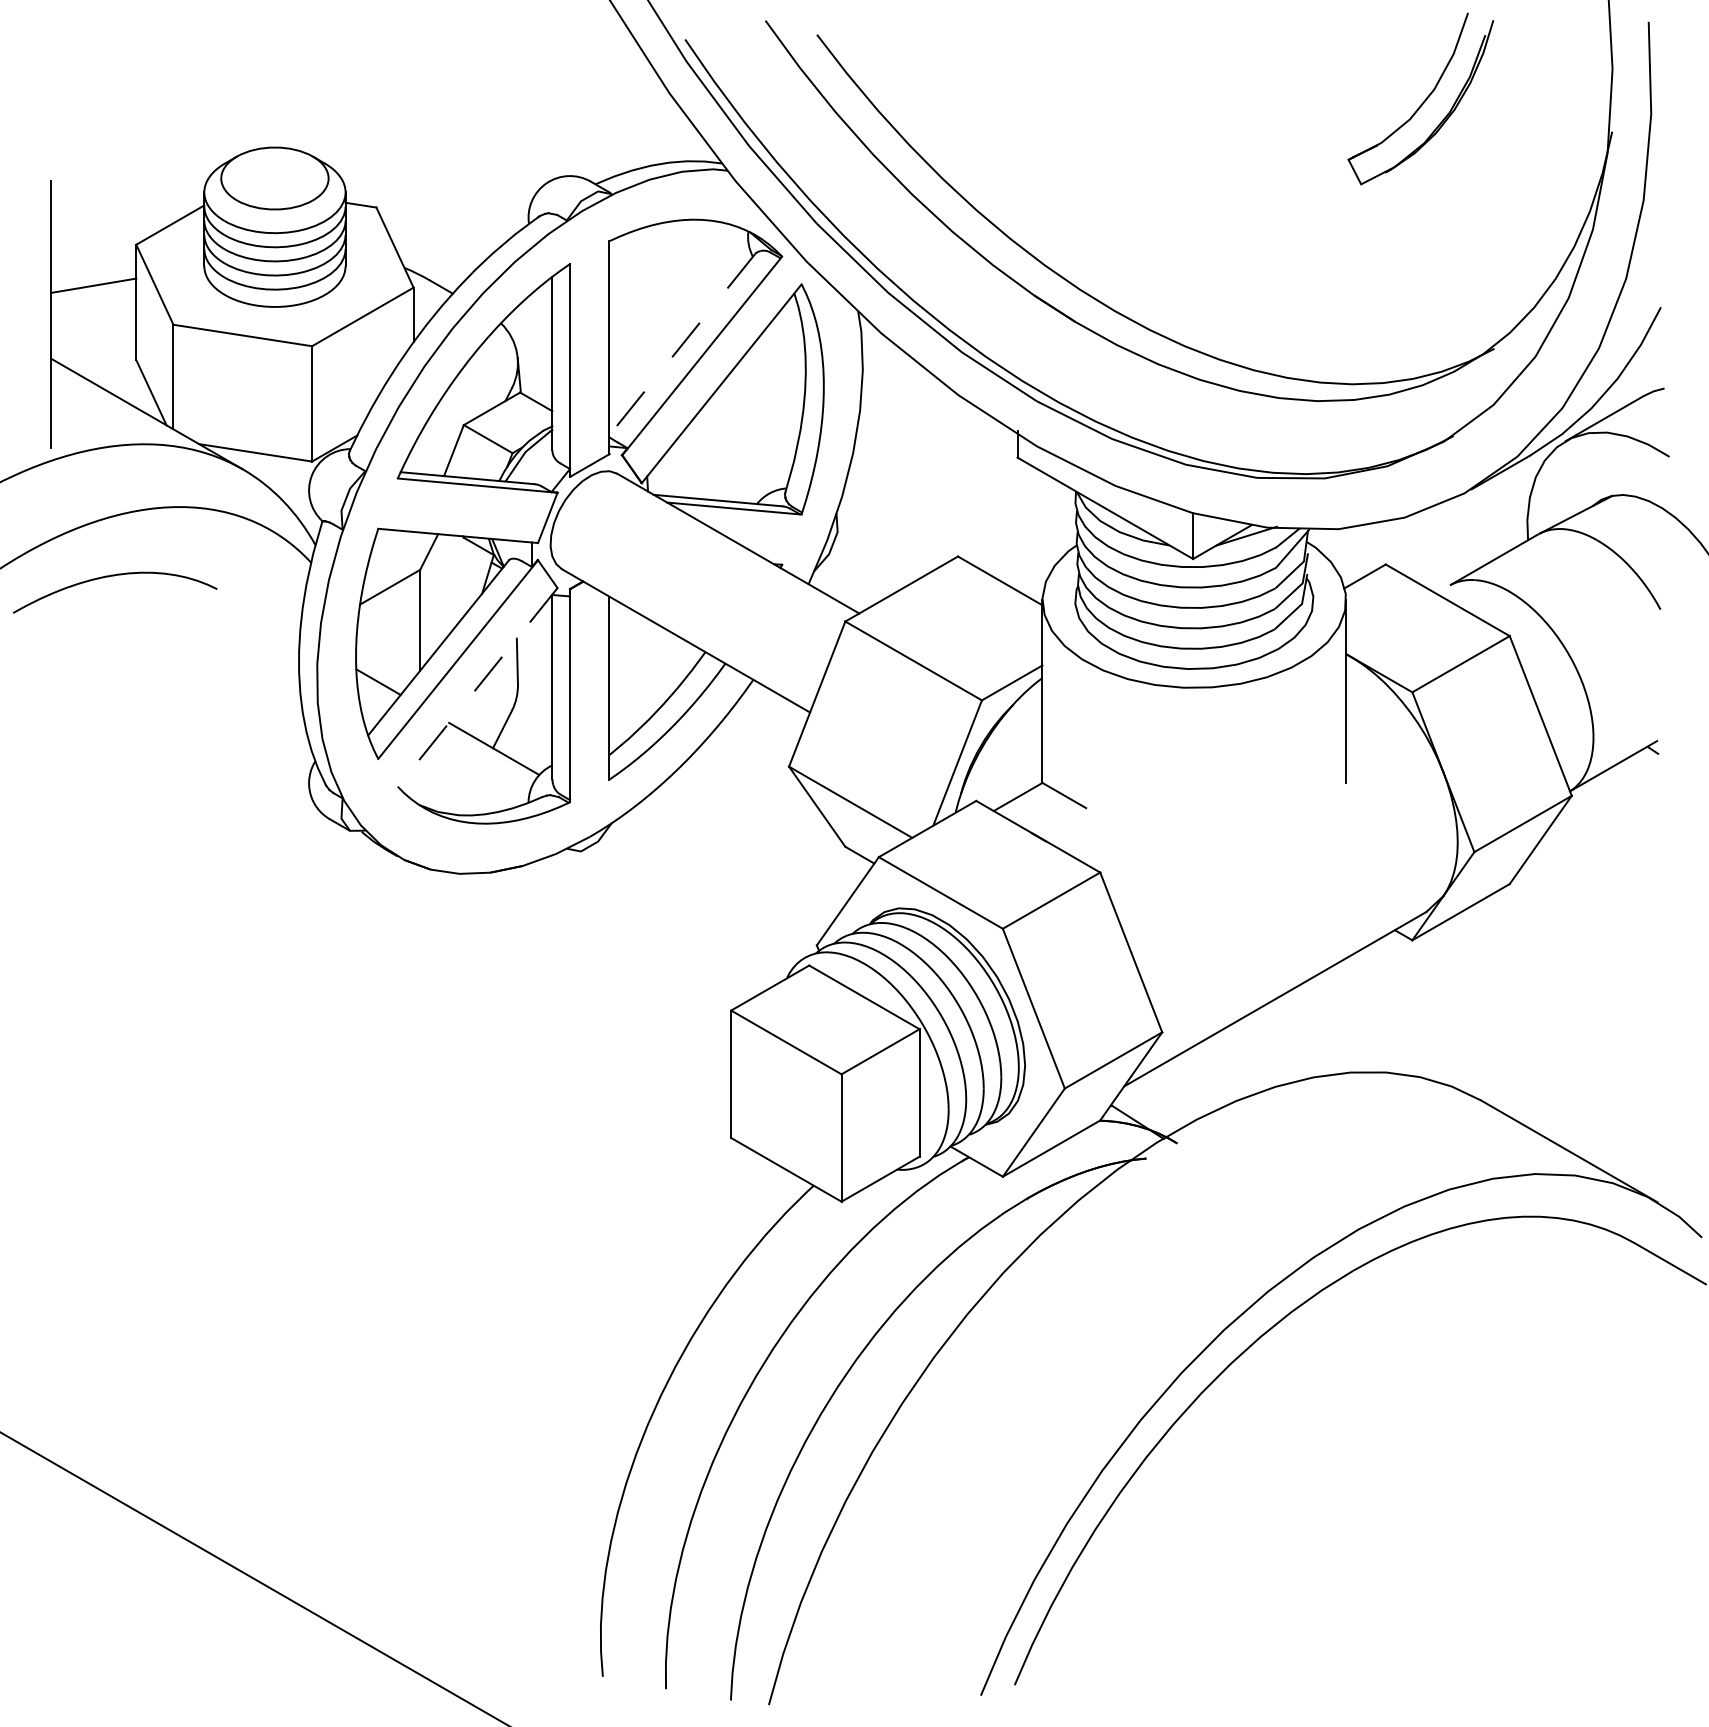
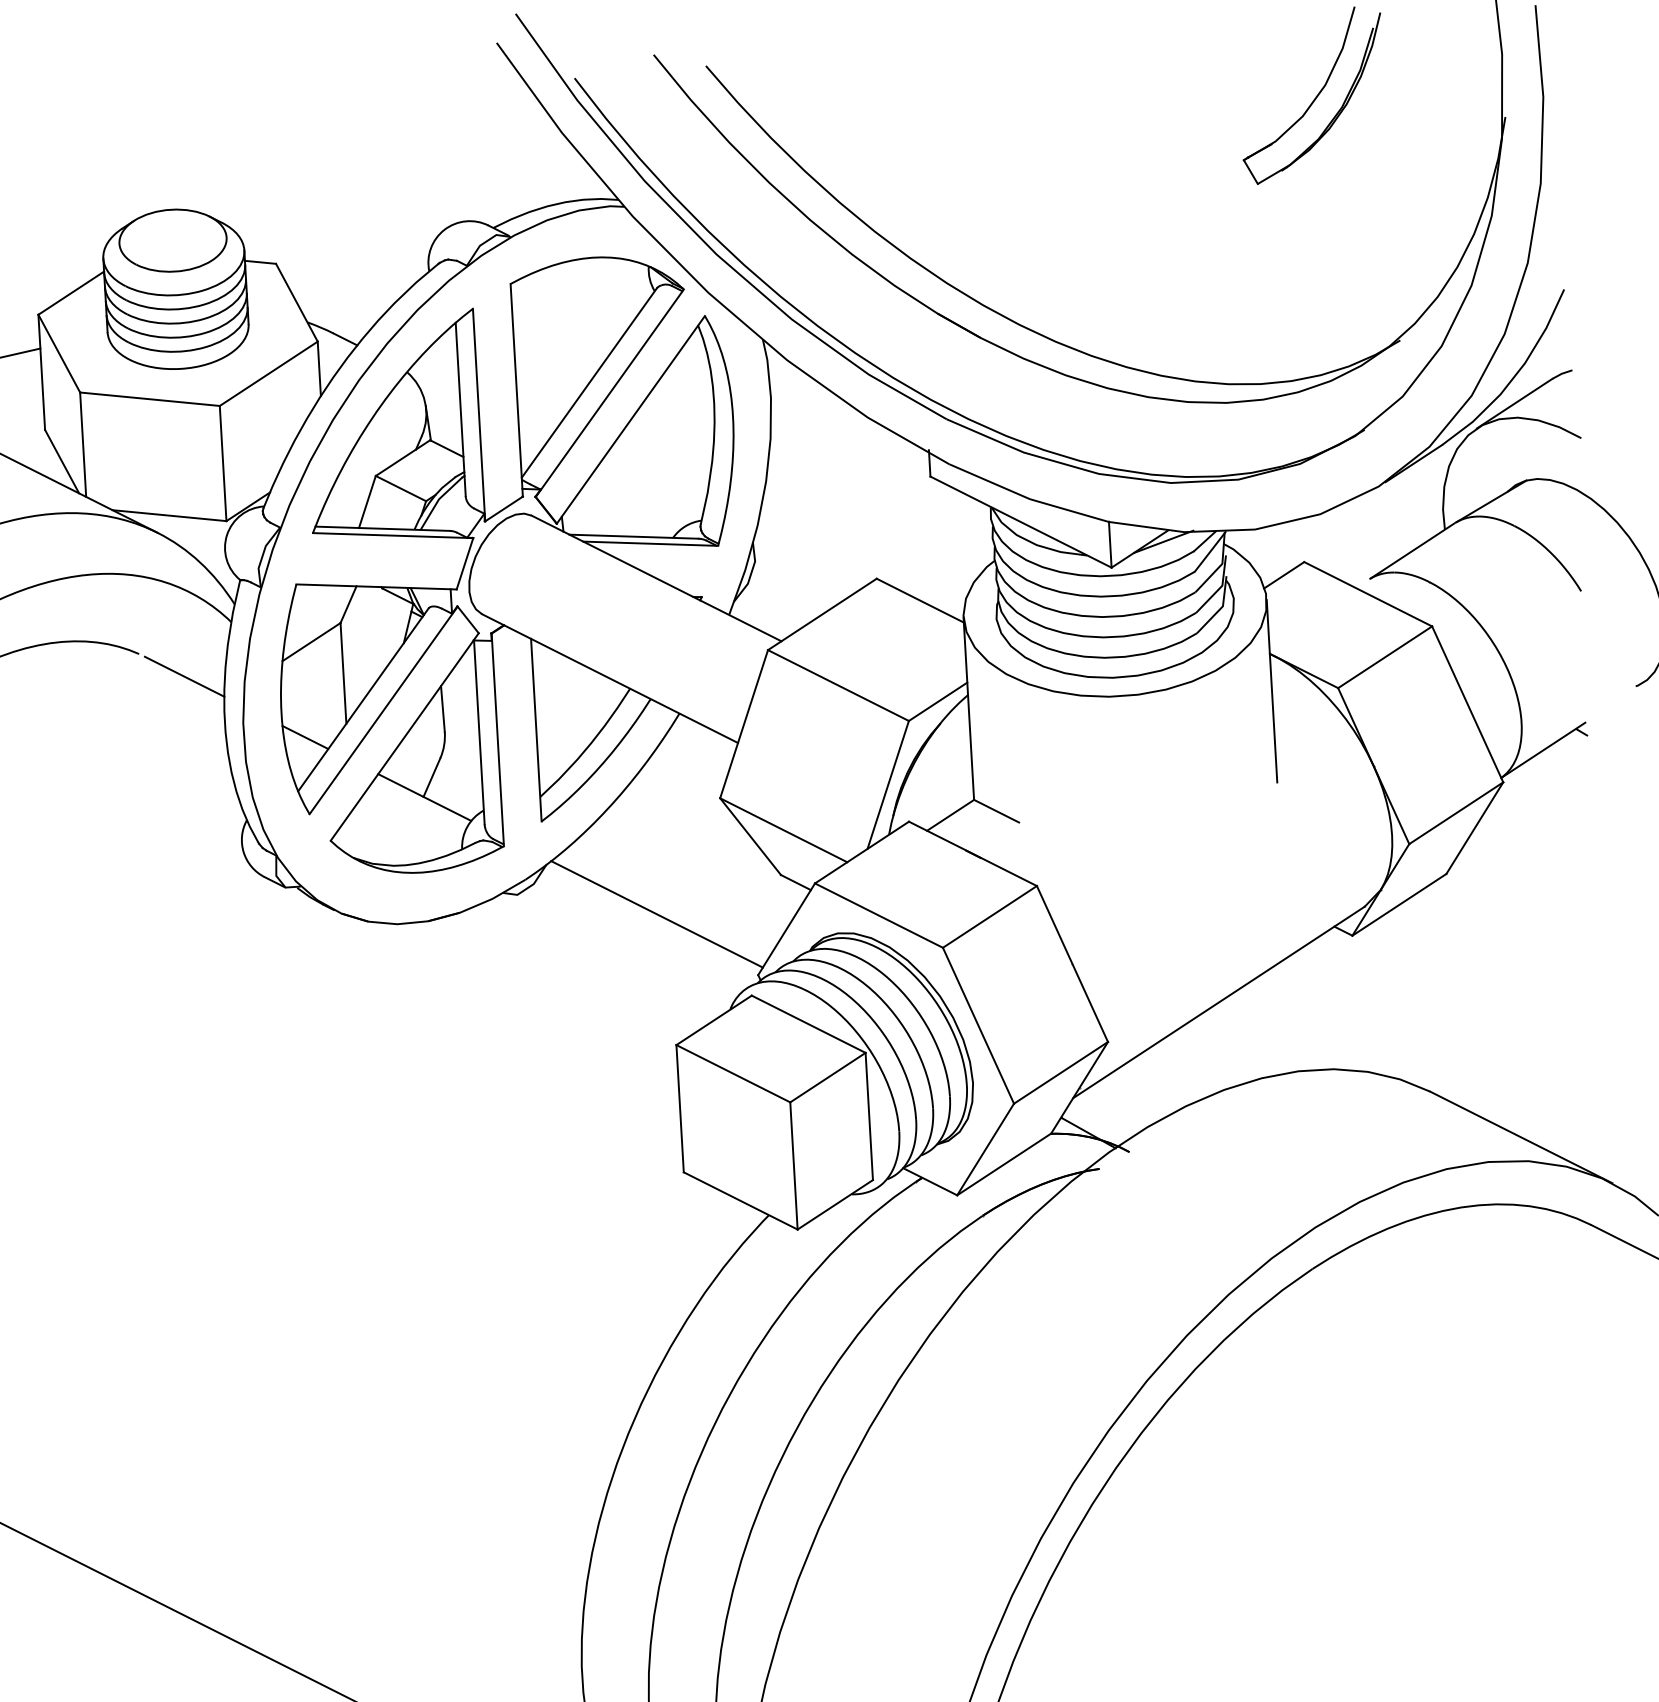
line: (682, 345) -> (589, 383), dashed -> solid
line: (260, 614) -> (183, 676), added
line: (477, 687) -> (404, 737), dashed -> solid
line: (718, 878) -> (656, 913), added

